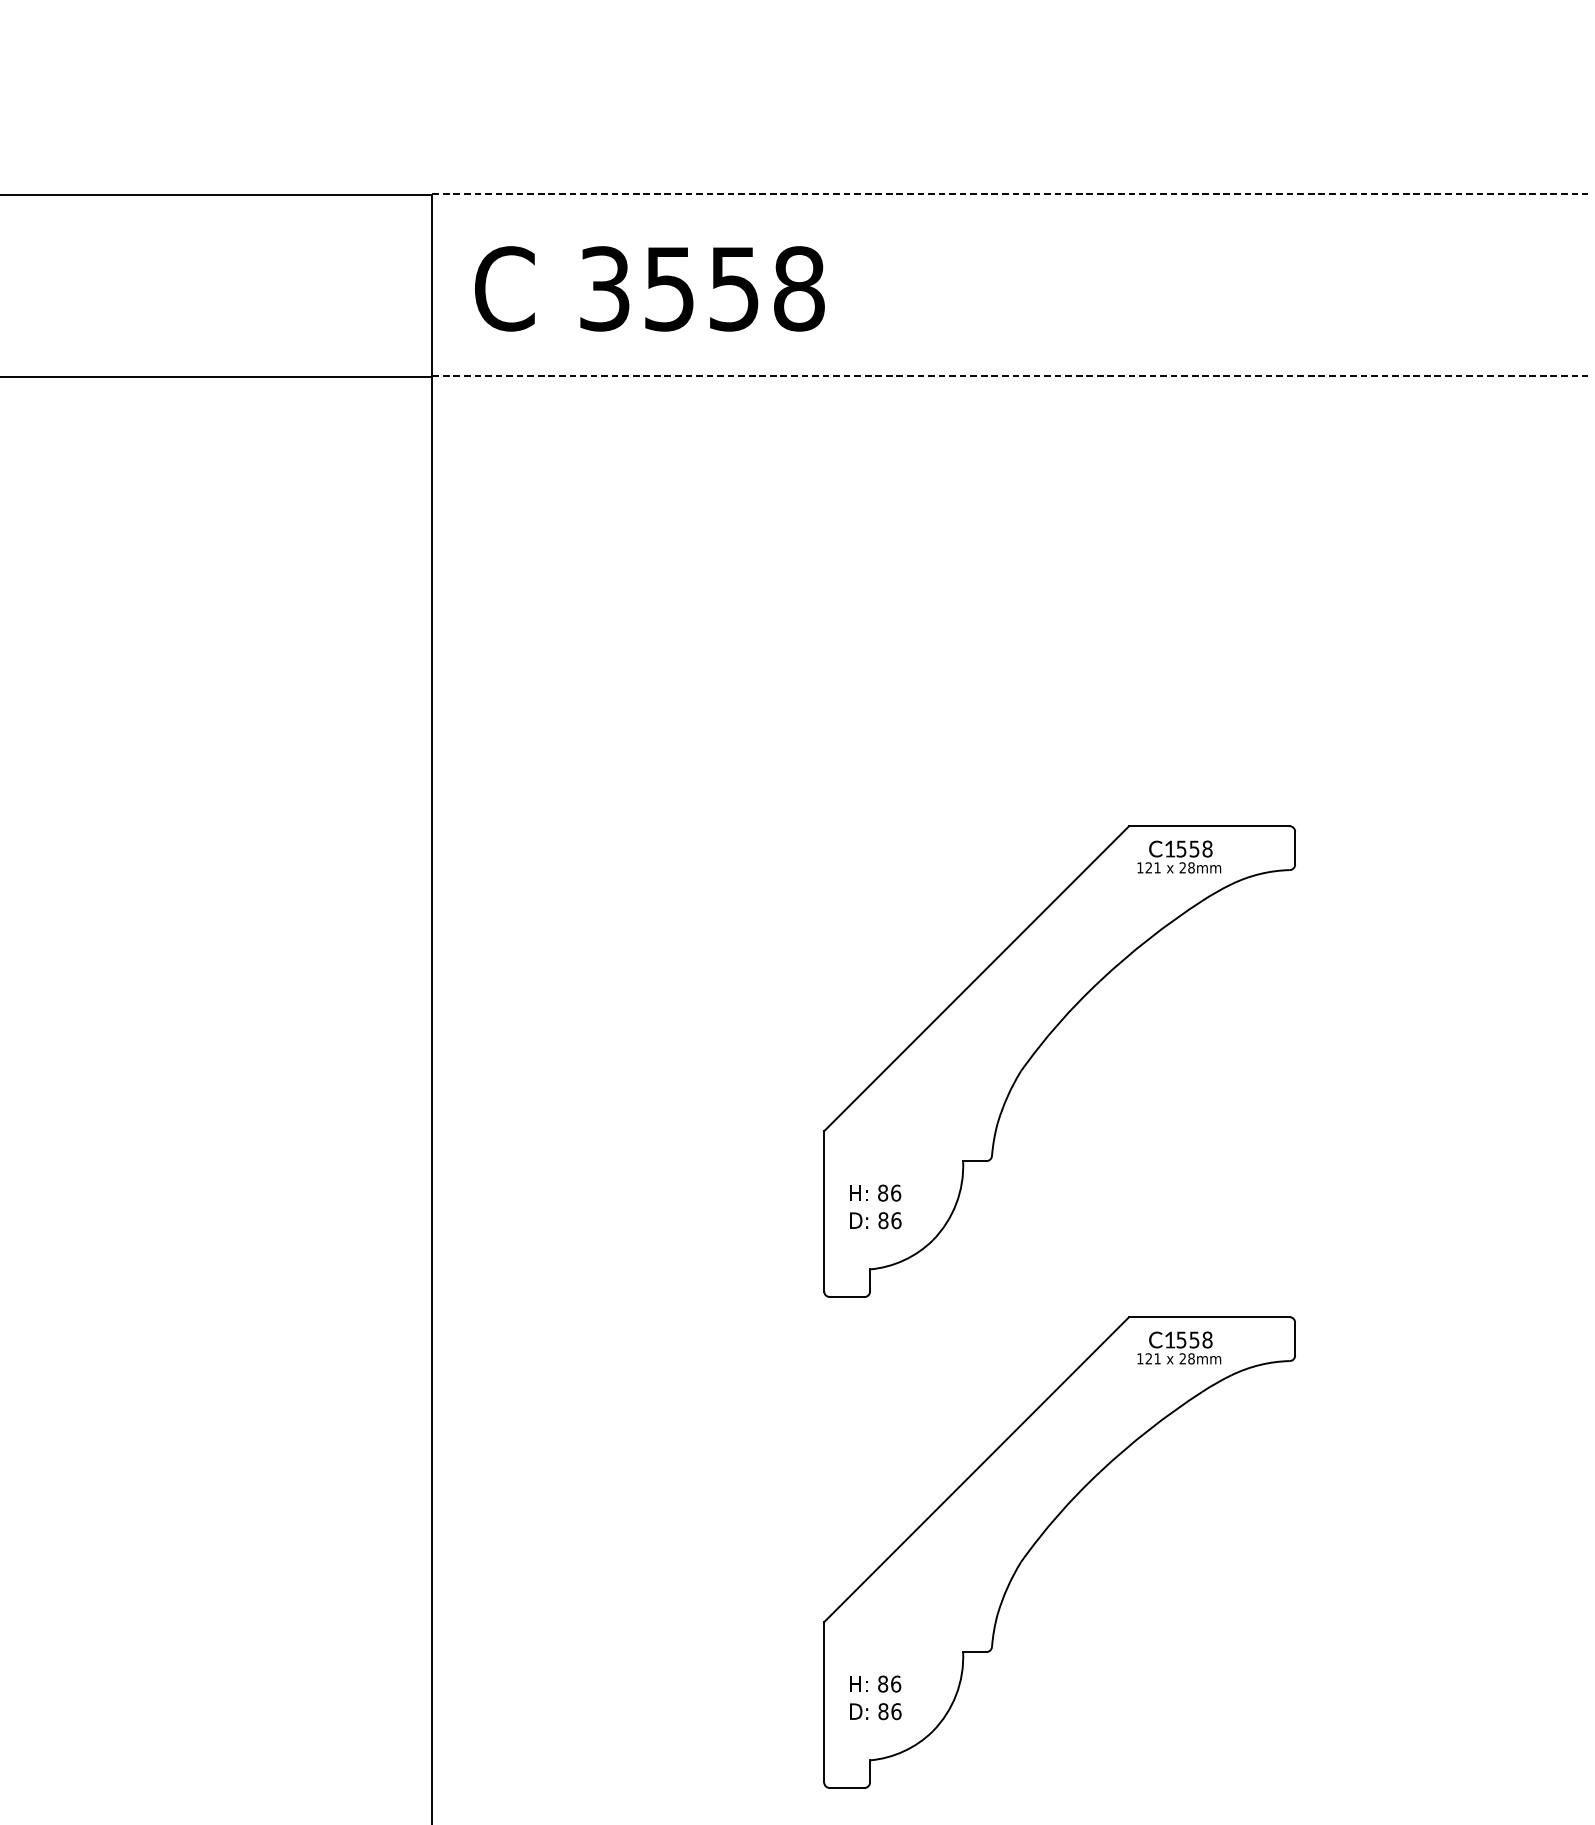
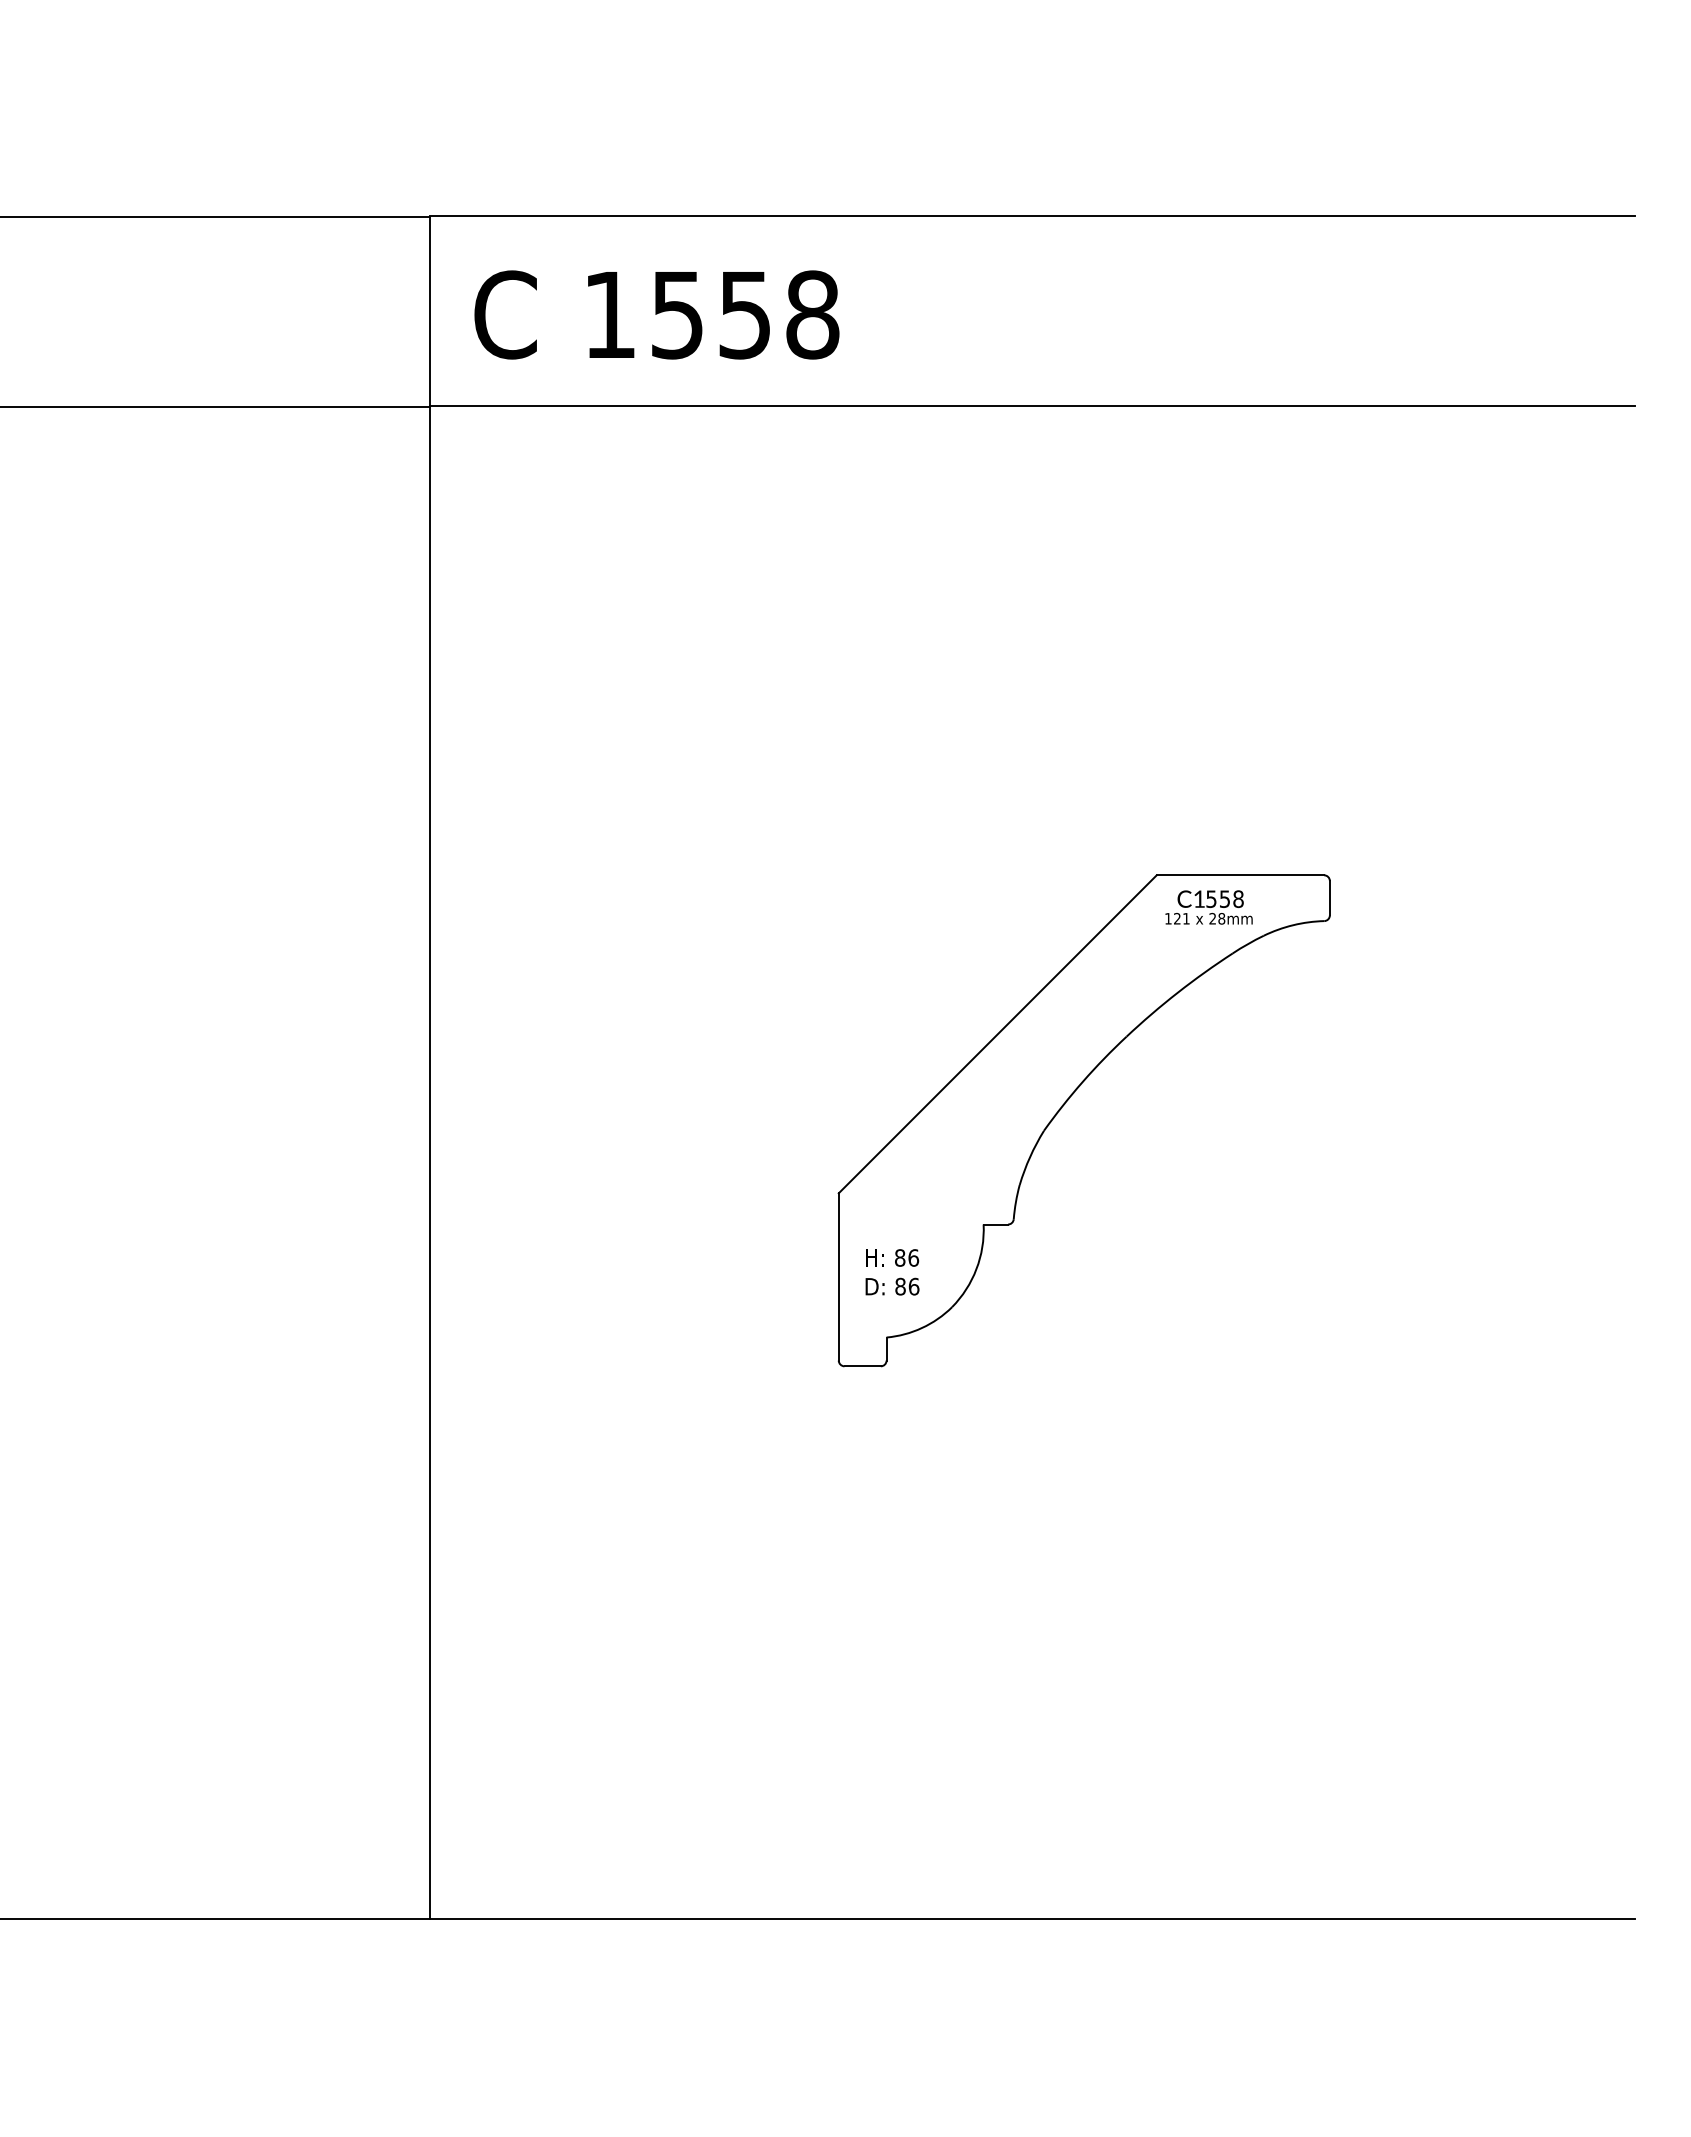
line: (1009, 193) -> (1032, 215), dashed -> solid
text: (604, 288) -> (609, 314), 3558 -> 1558
line: (1009, 376) -> (1032, 406), dashed -> solid
part: (1041, 1536) -> (1065, 1616), removed

